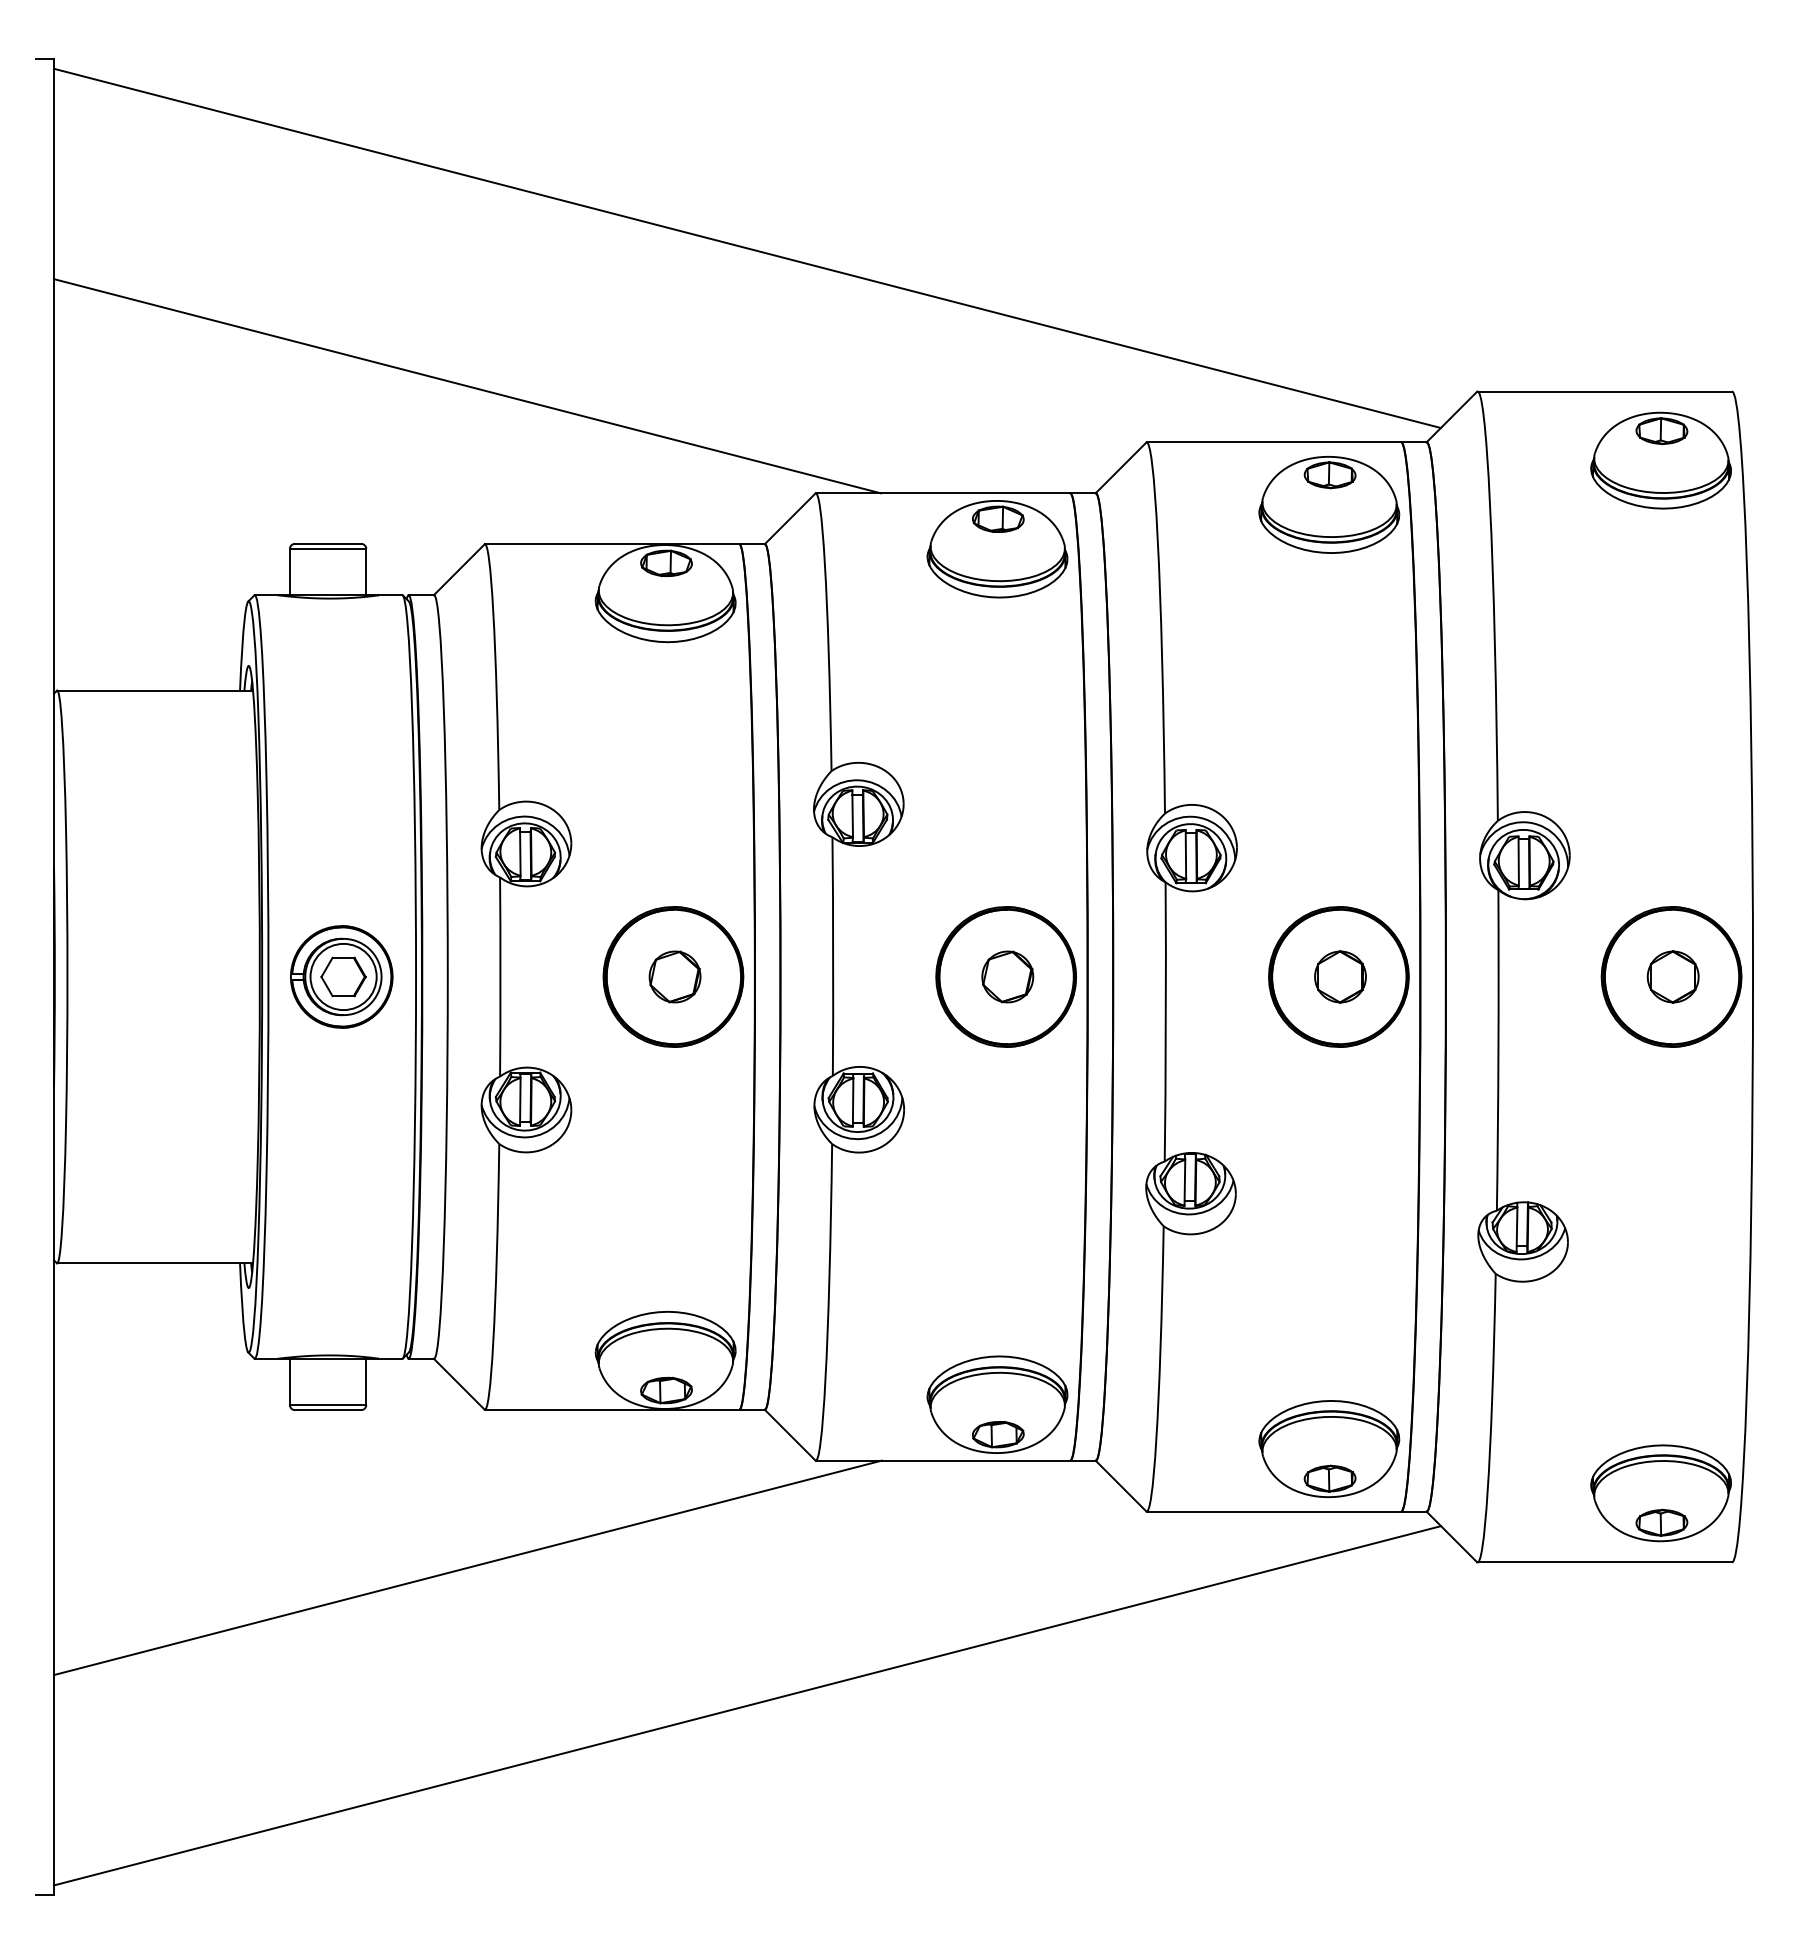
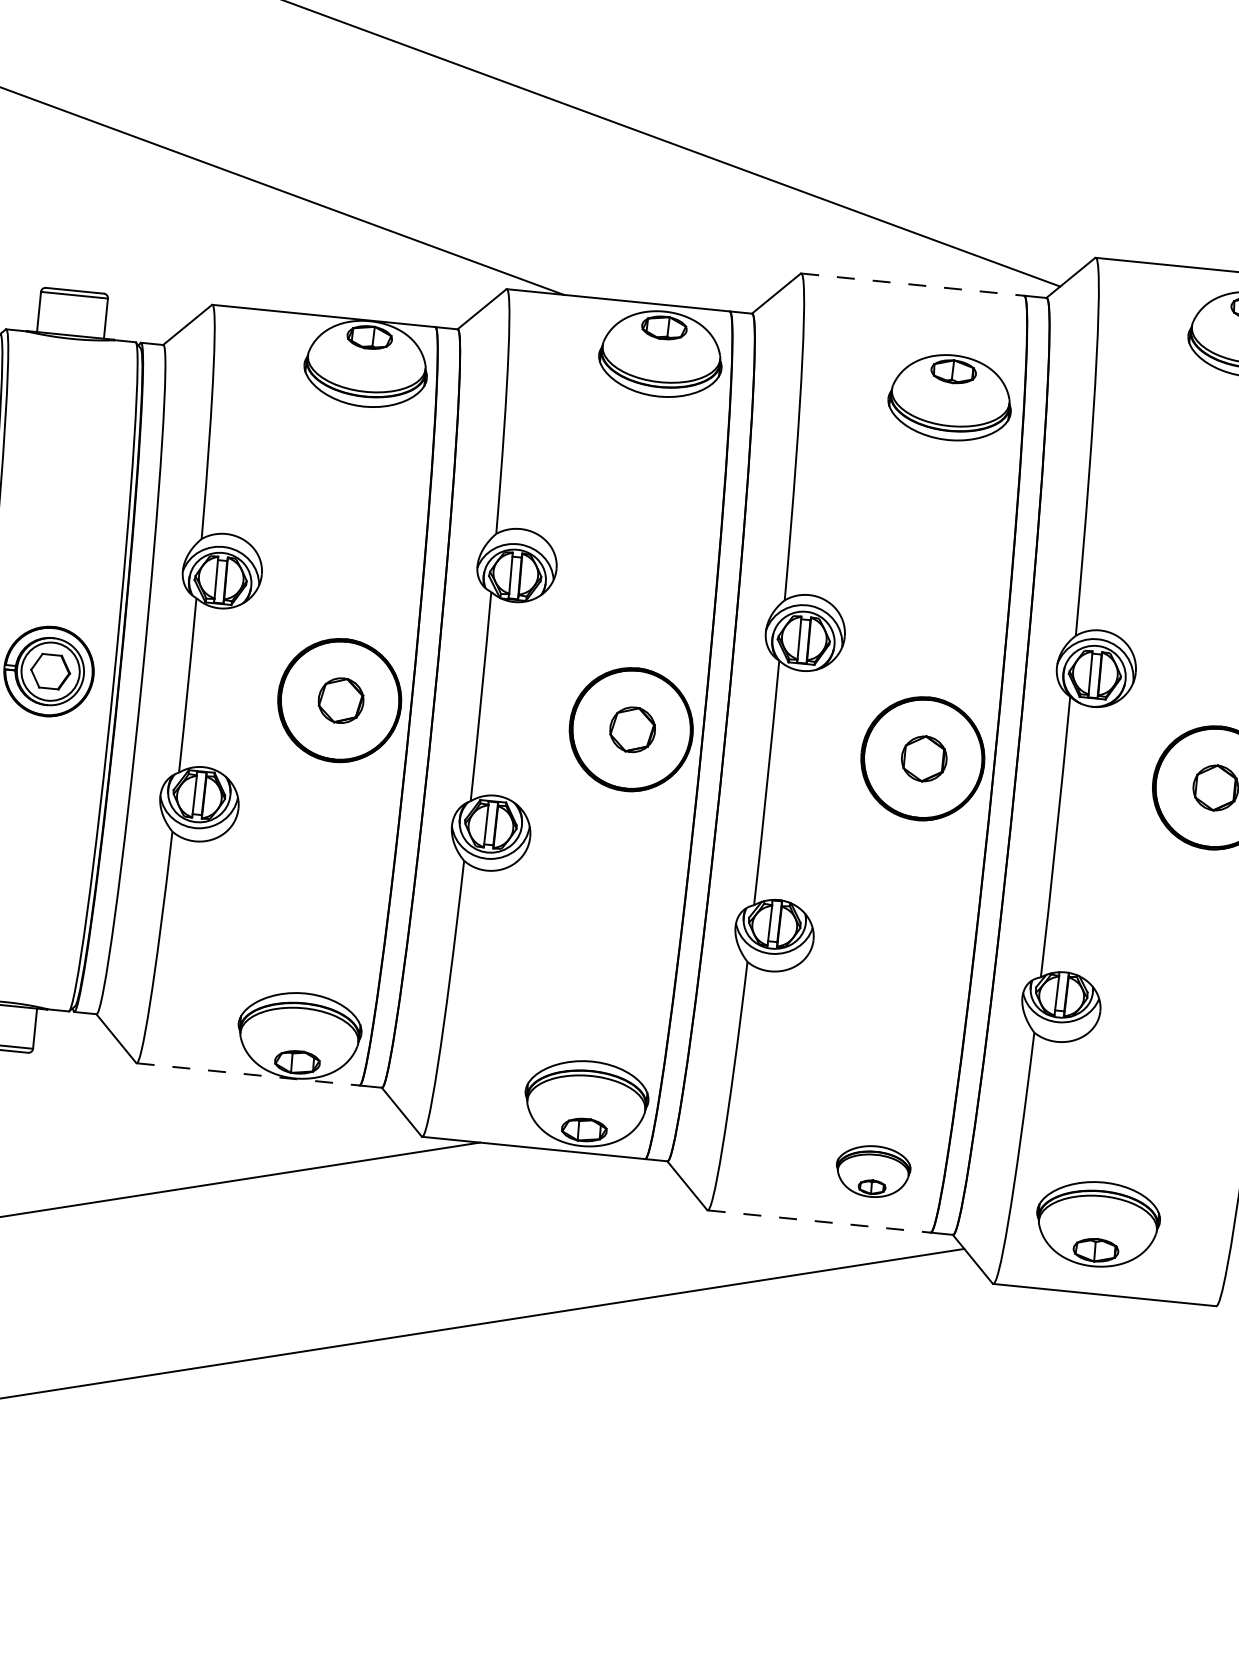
line: (1274, 442) -> (913, 284), solid -> dashed
part: (1329, 504) -> (950, 397), moved
line: (612, 1409) -> (248, 1074), solid -> dashed
part: (1329, 1448) -> (873, 1171), size x0.6
part: (1660, 1493) -> (1097, 1224), moved
line: (1274, 1511) -> (819, 1221), solid -> dashed

